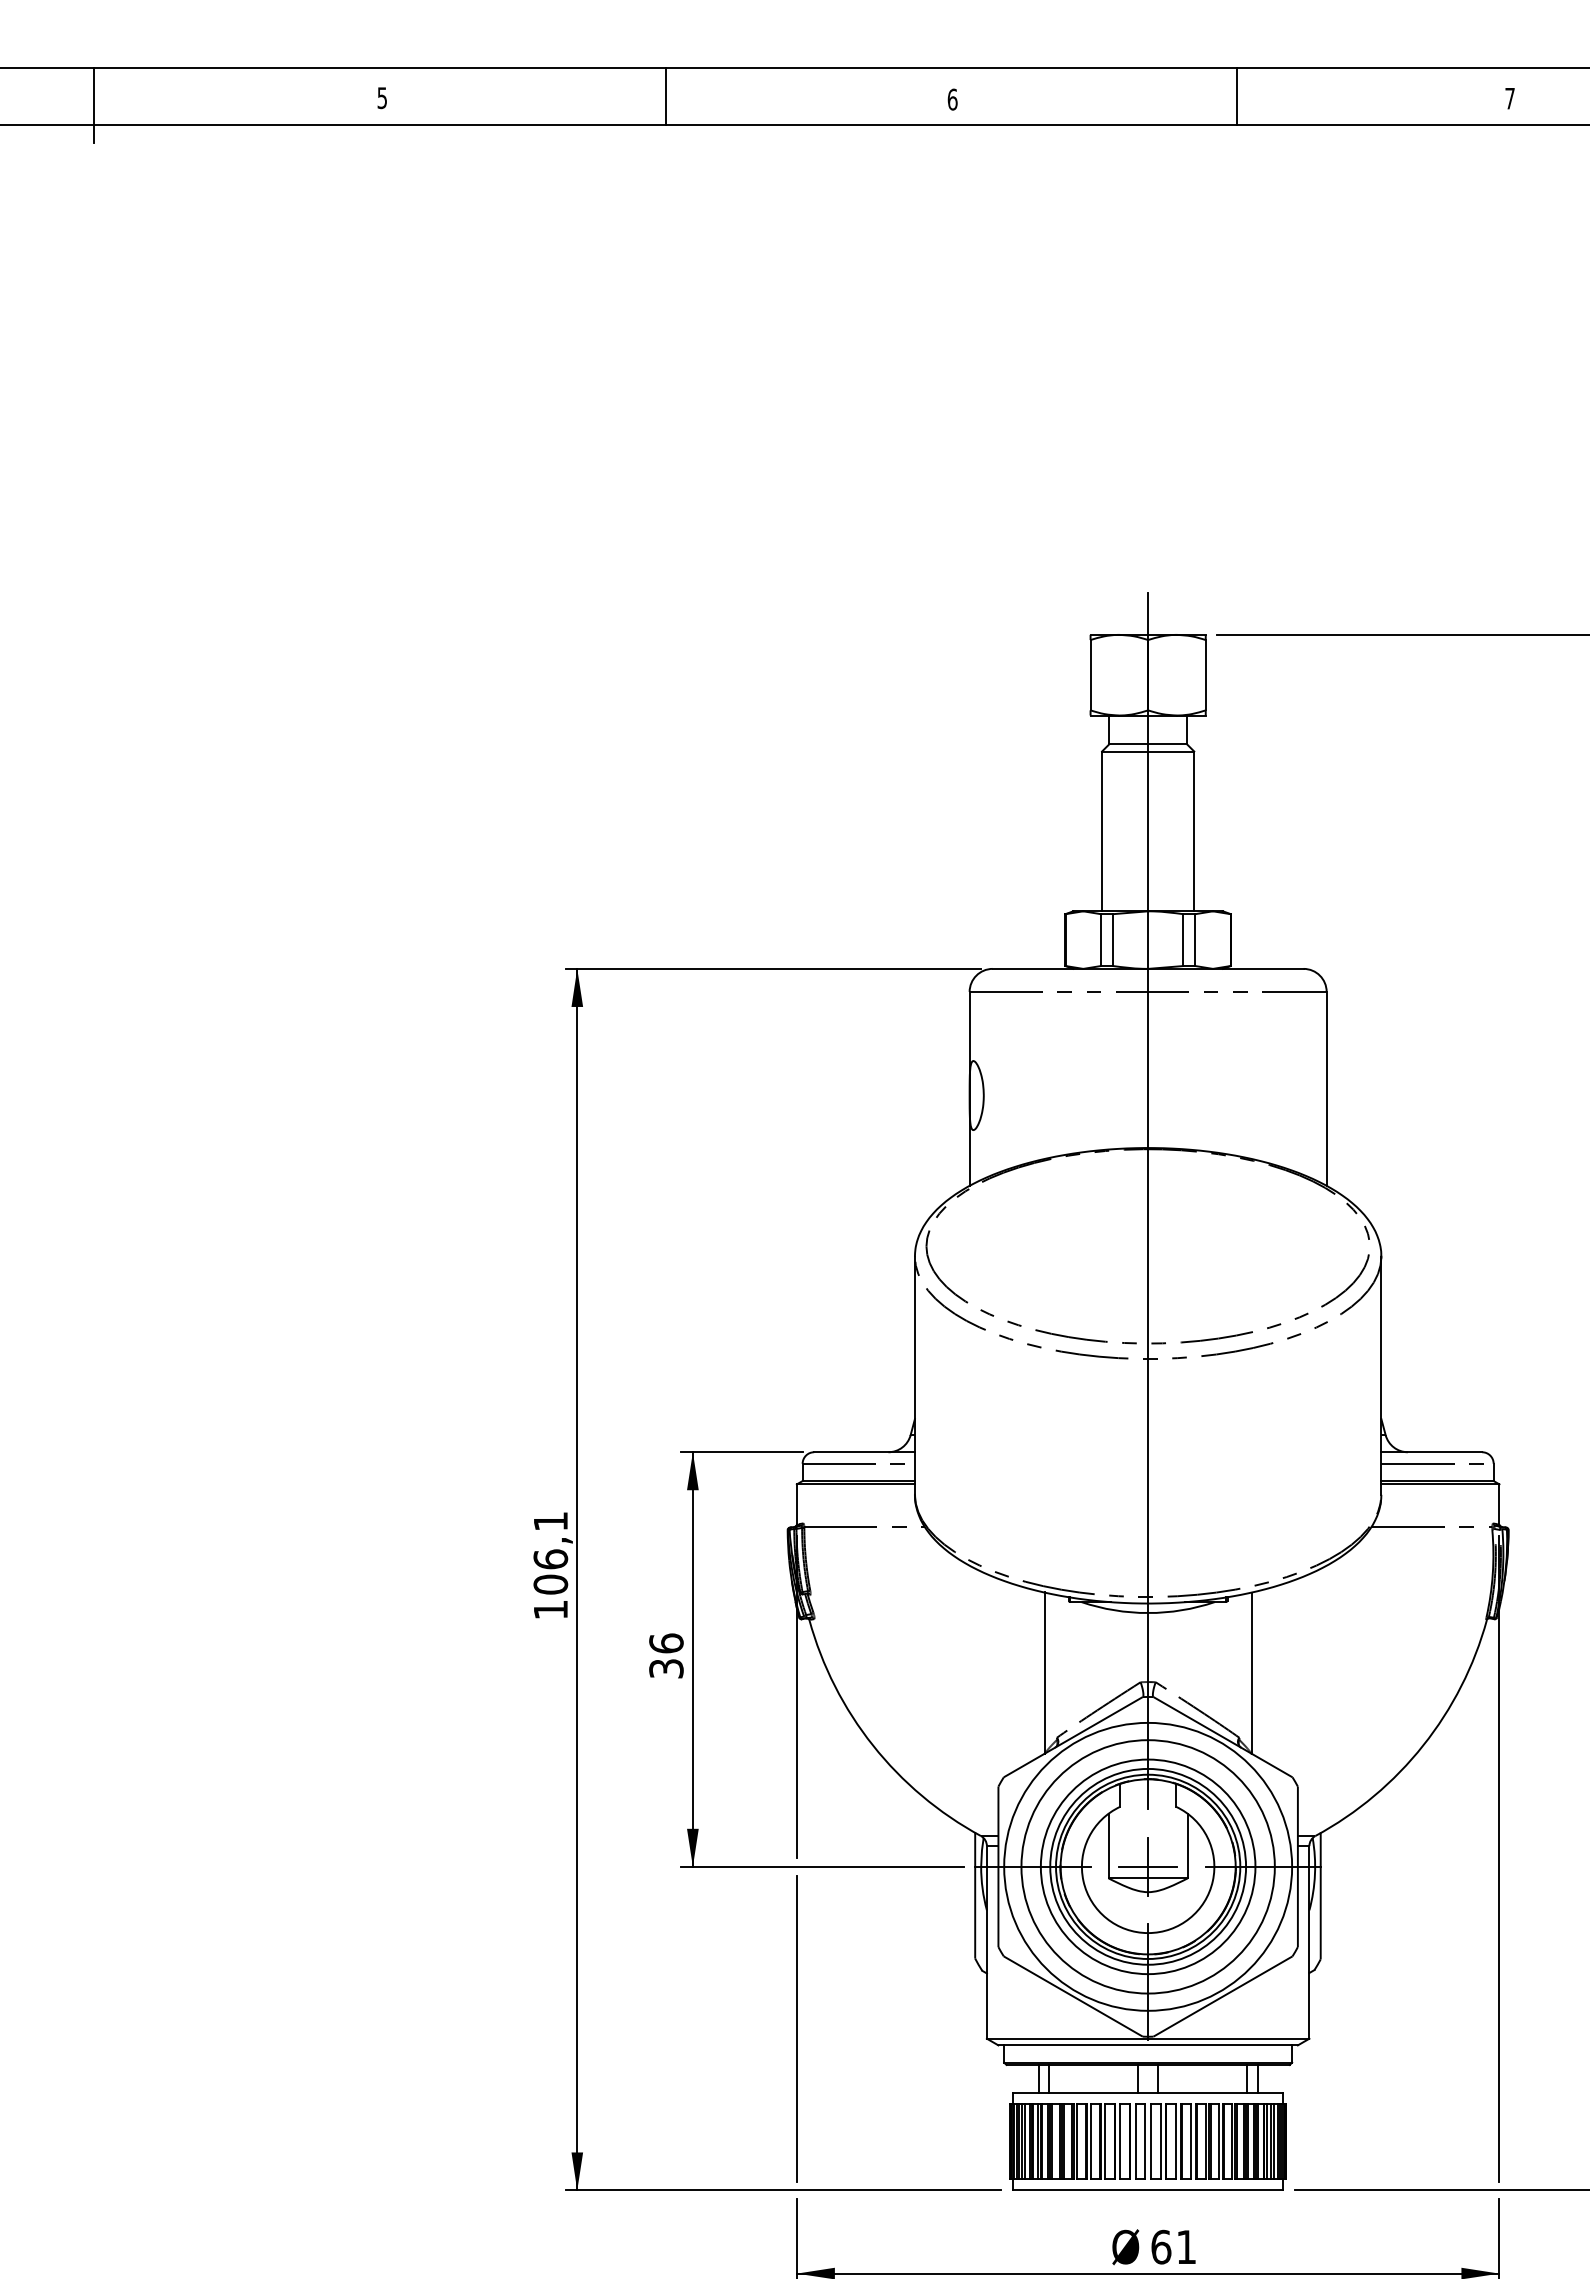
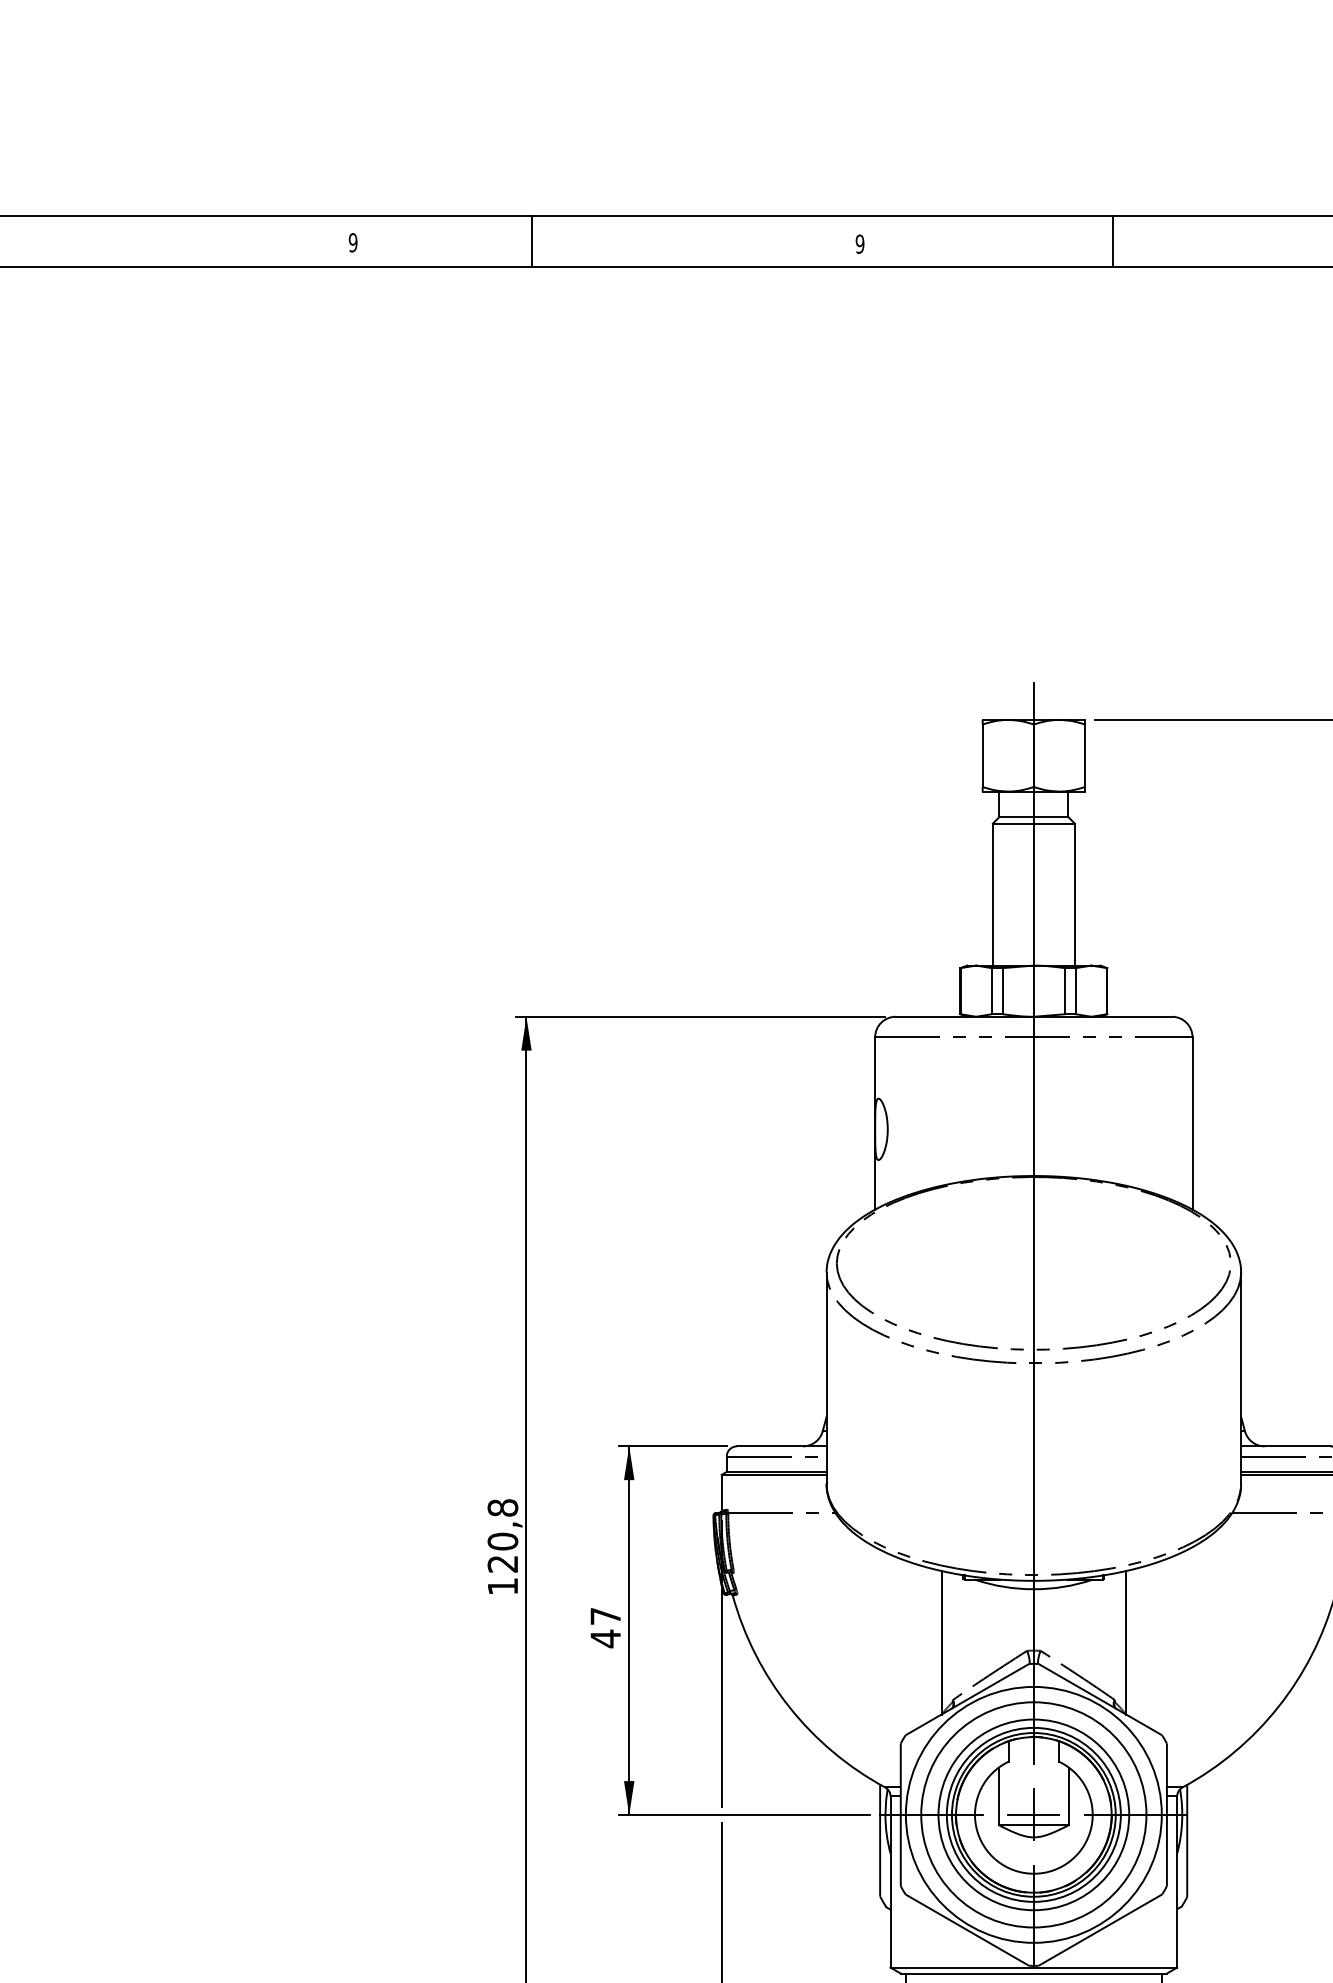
line: (665, 96) -> (531, 241), moved
text: (382, 97) -> (353, 242), 5 -> 9
text: (952, 99) -> (859, 244), 6 -> 9
line: (94, 105) -> (97, 249), removed
text: (550, 1552) -> (502, 1535), 106,1 -> 120,8
text: (666, 1656) -> (605, 1627), 36 -> 47

